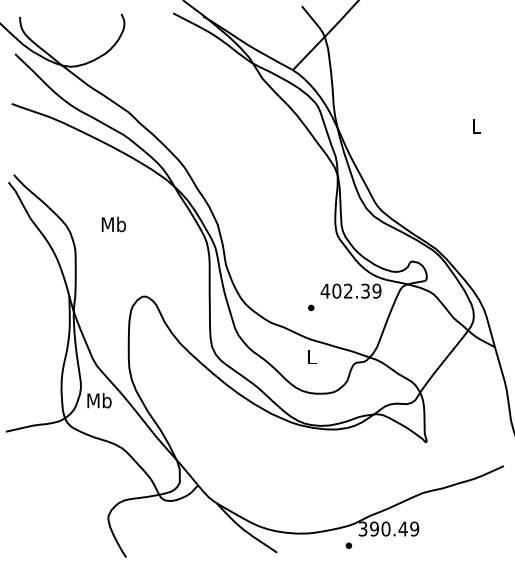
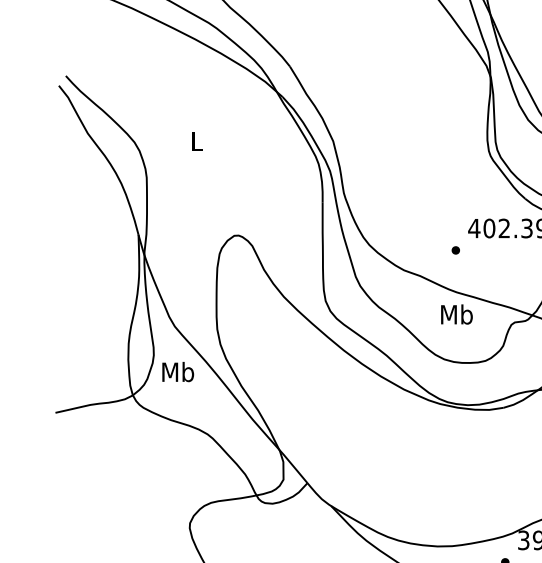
text: (113, 224) -> (196, 141), Mb -> L
text: (312, 356) -> (457, 314), L -> Mb

